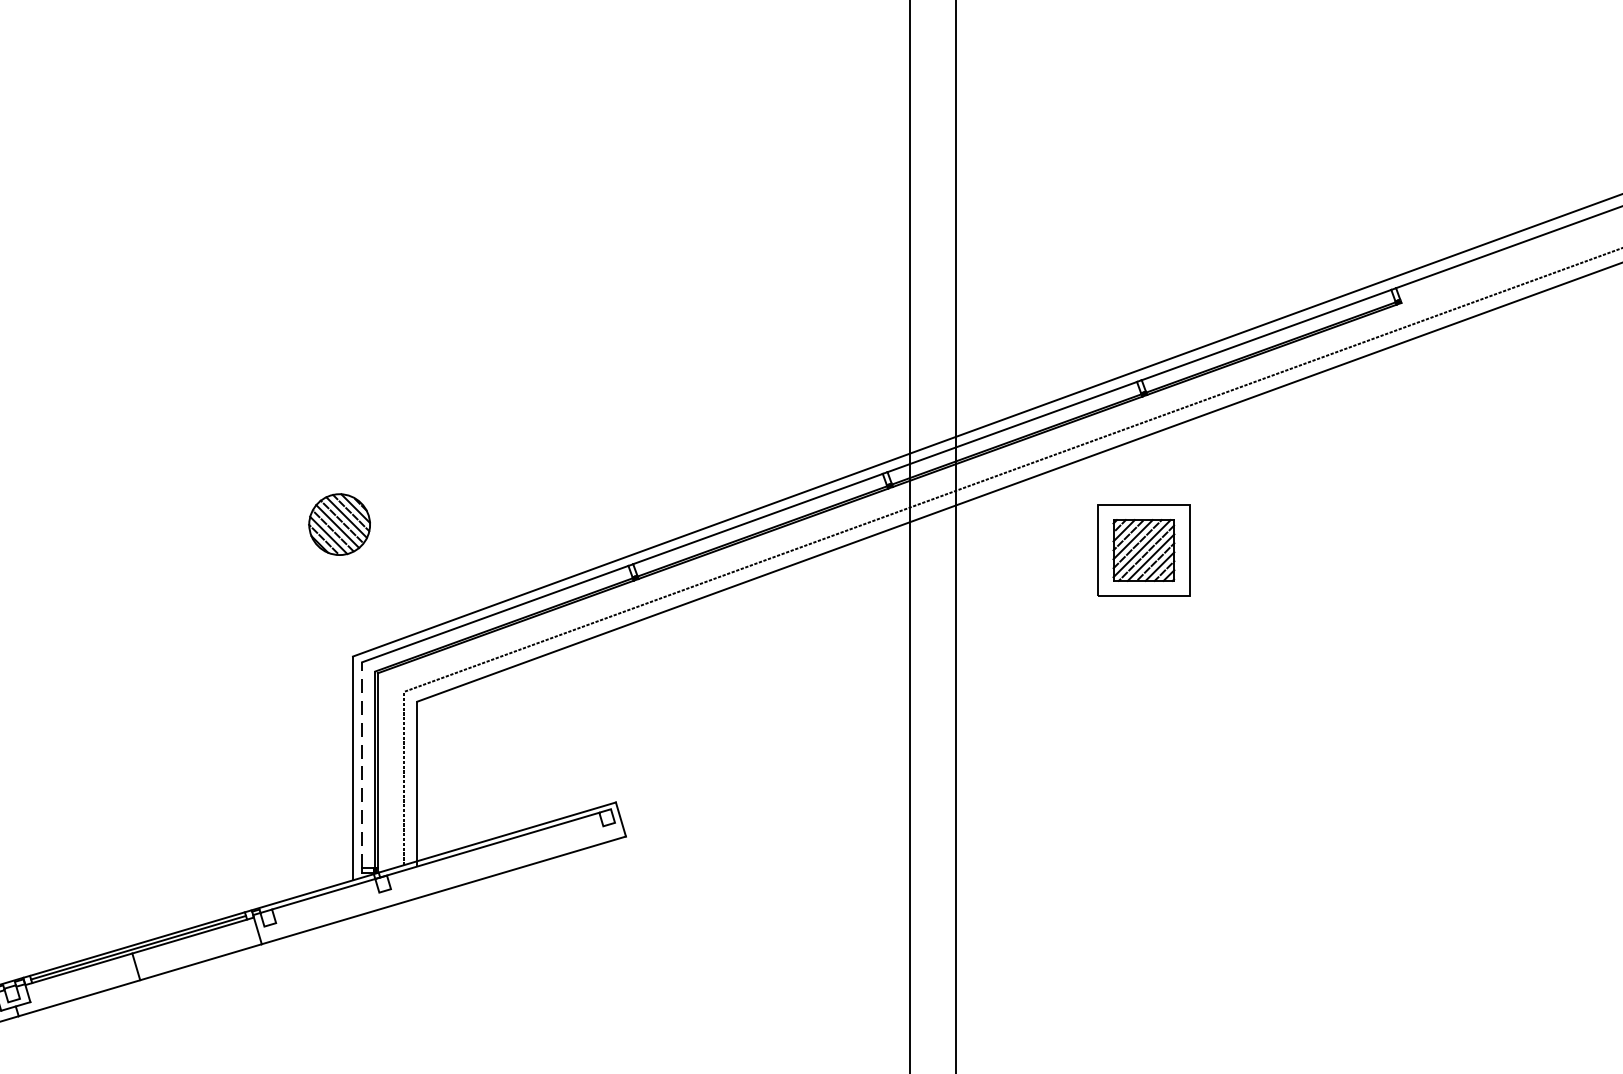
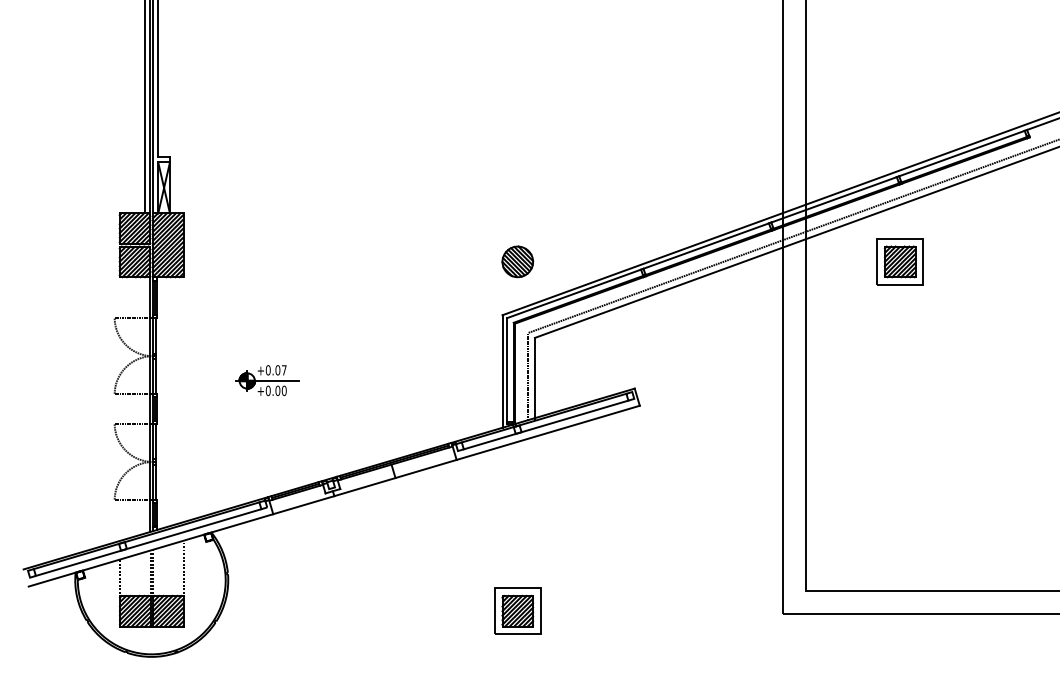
part: (339, 523) -> (517, 261), moved
line: (362, 764) -> (507, 369), dashed -> solid
line: (438, 873) -> (545, 424), added

